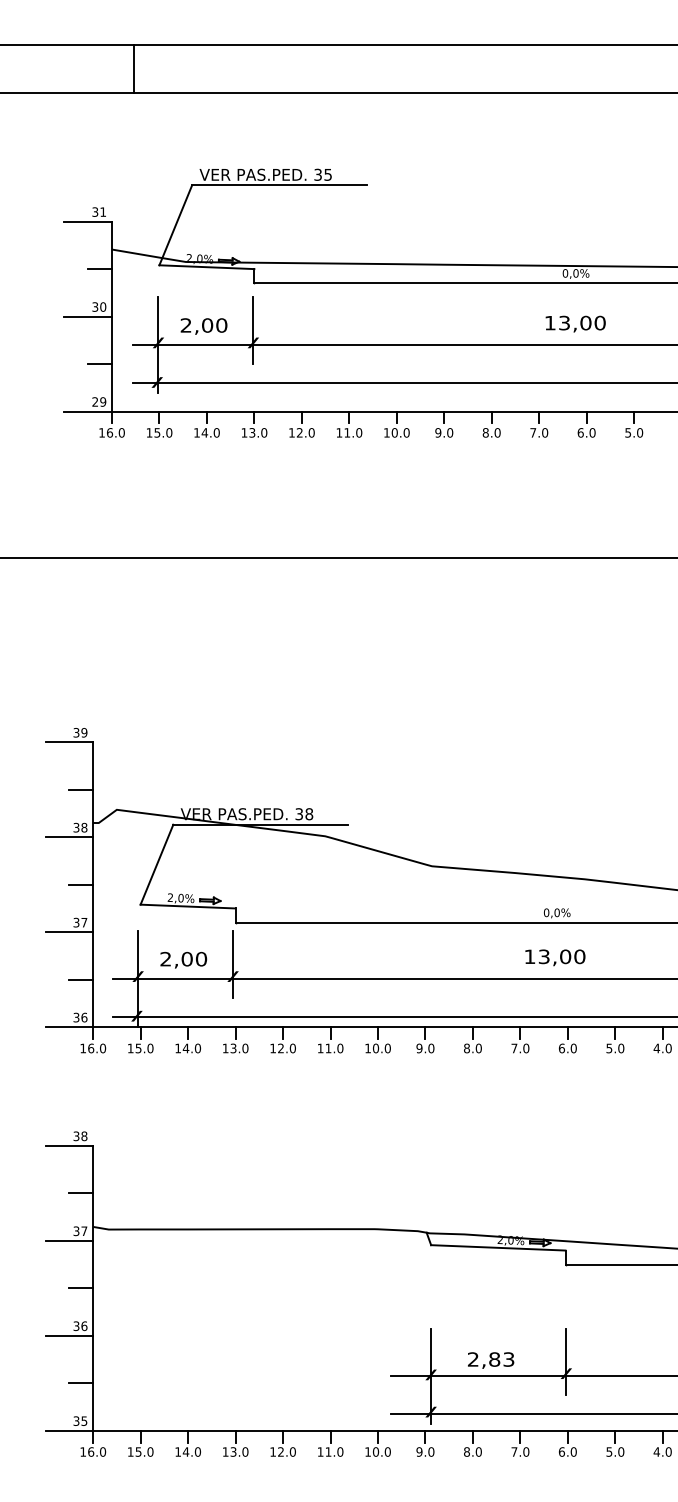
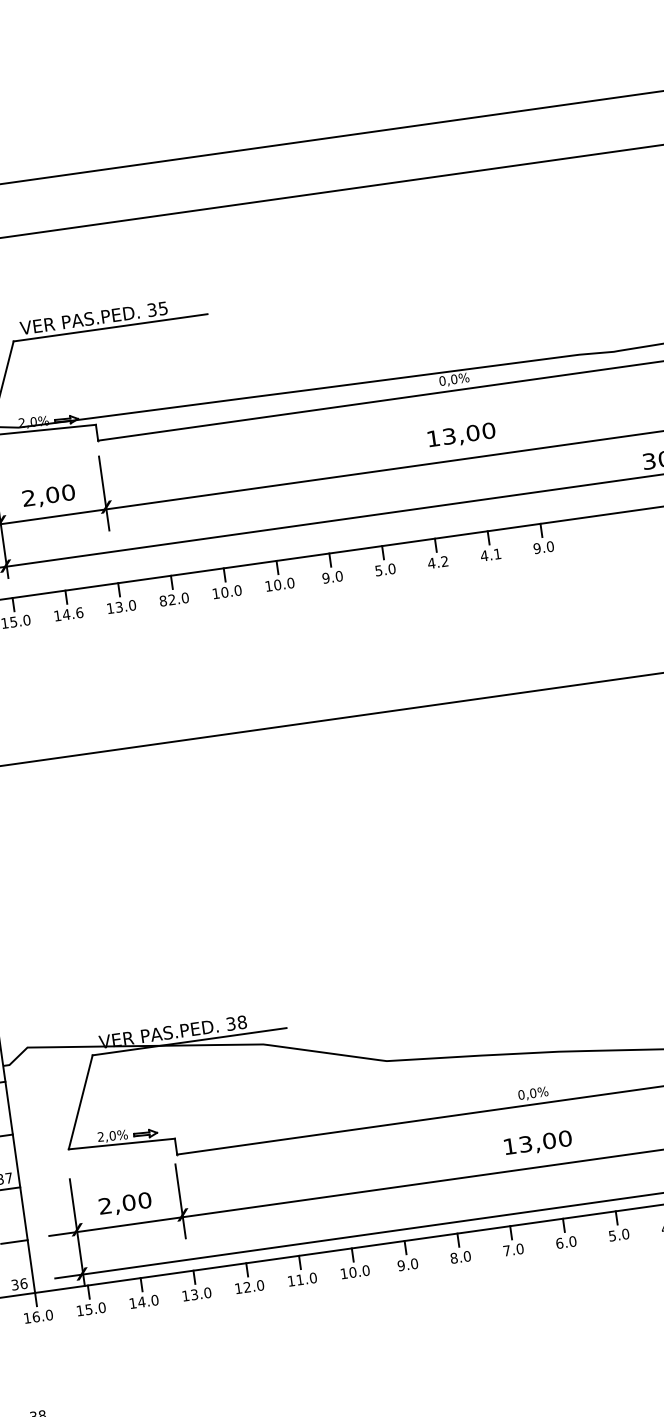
text: (216, 432) -> (79, 612), 14.0 -> 14.6
text: (291, 432) -> (162, 600), 12.0 -> 82.0
text: (347, 432) -> (225, 591), 11.0 -> 10.0
text: (485, 432) -> (378, 570), 8.0 -> 5.0
text: (539, 432) -> (438, 561), 7.0 -> 4.2
text: (586, 432) -> (490, 554), 6.0 -> 4.1
text: (628, 432) -> (537, 548), 5.0 -> 9.0

